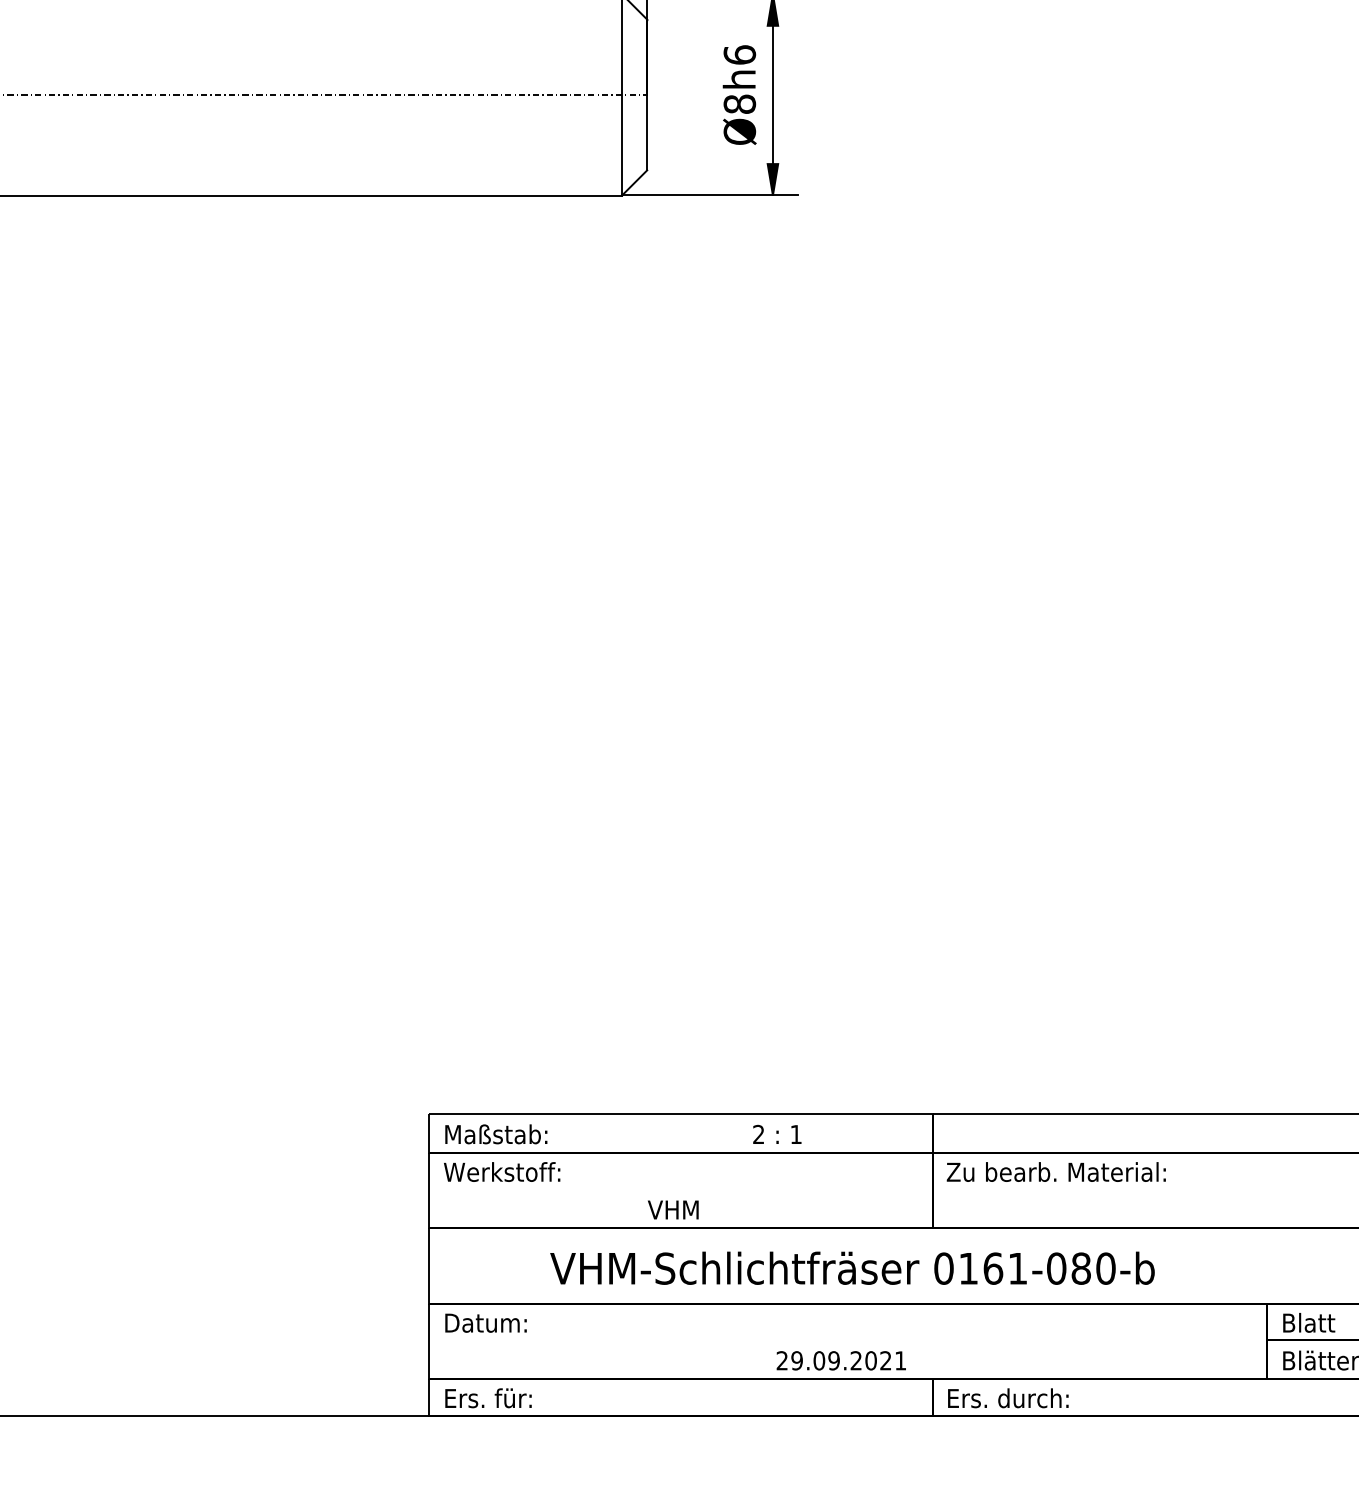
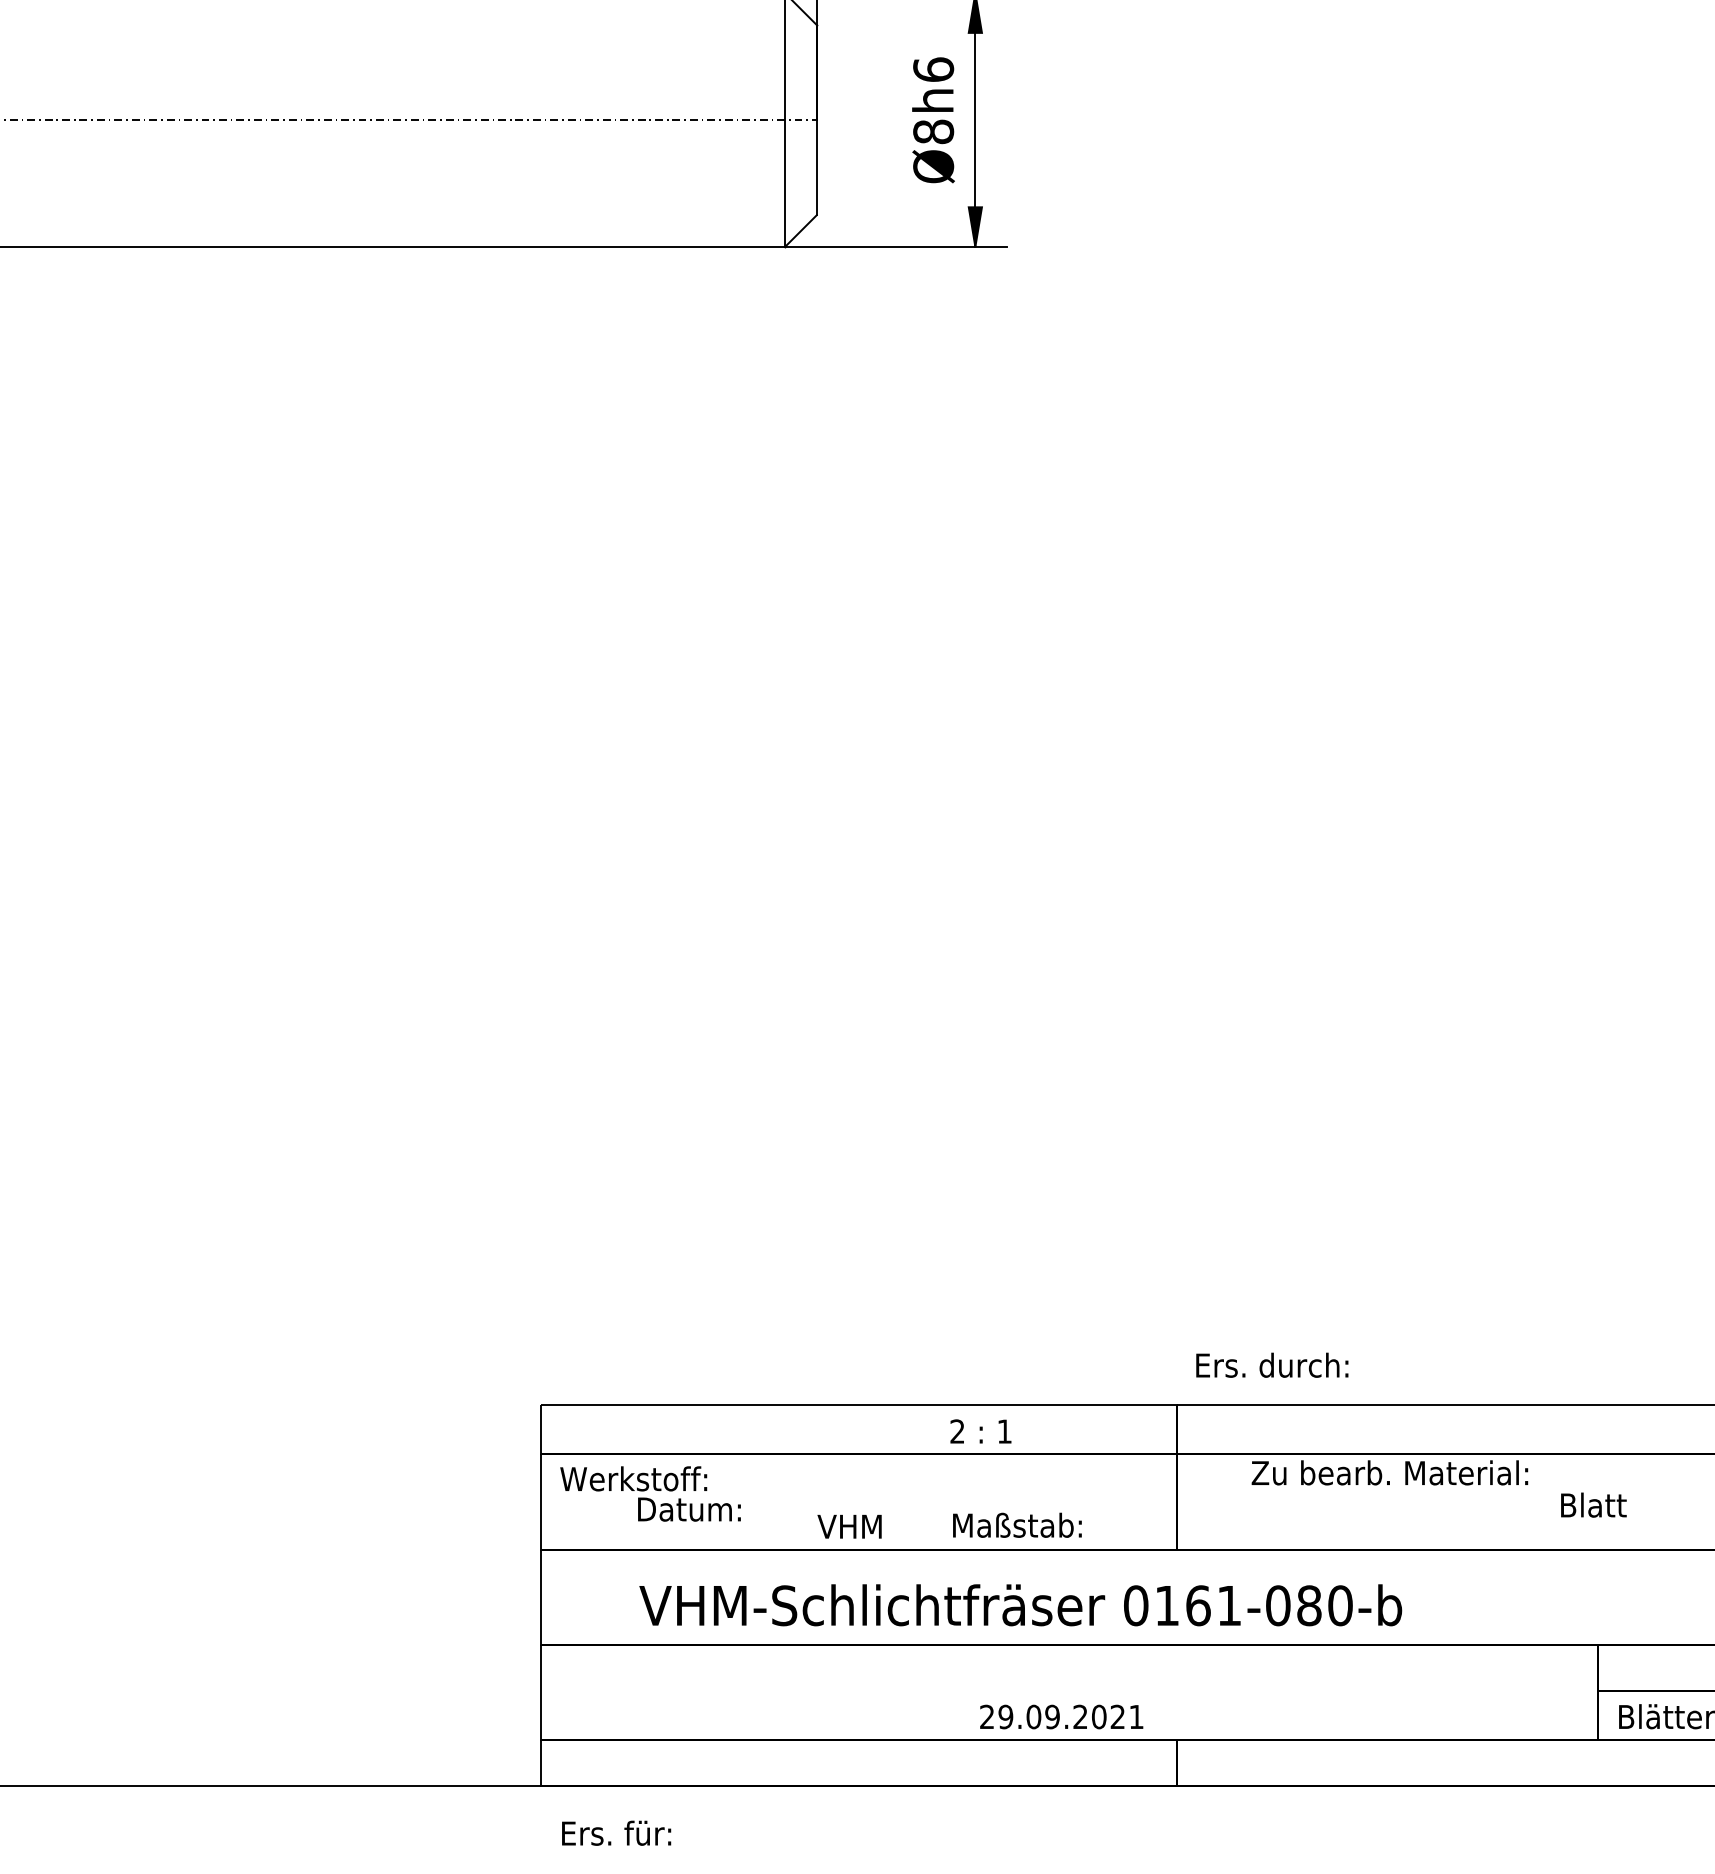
text: (496, 1133) -> (1017, 1524), moved
text: (1056, 1171) -> (1389, 1472), moved
text: (852, 1268) -> (1020, 1605), moved
text: (1308, 1322) -> (1593, 1504), moved
text: (486, 1323) -> (689, 1509), moved
text: (488, 1397) -> (616, 1832), moved
text: (1008, 1397) -> (1272, 1364), moved

